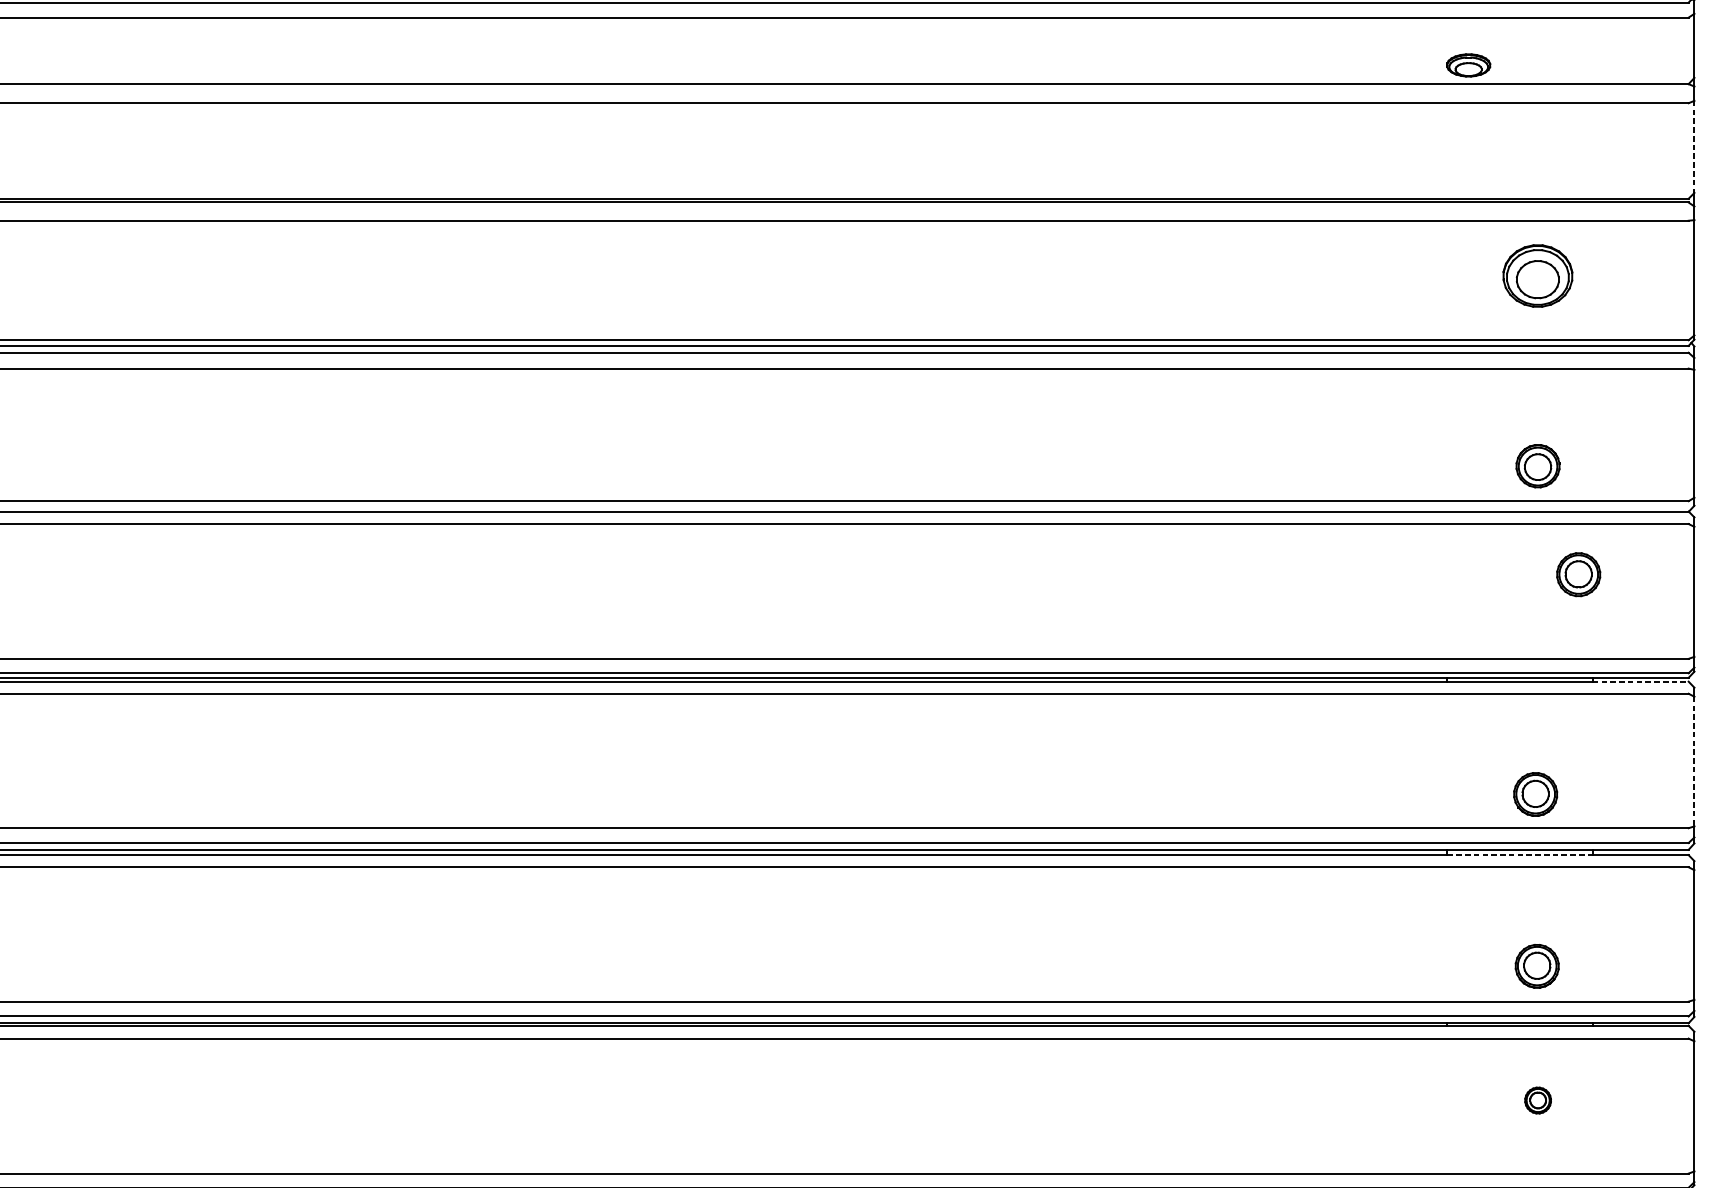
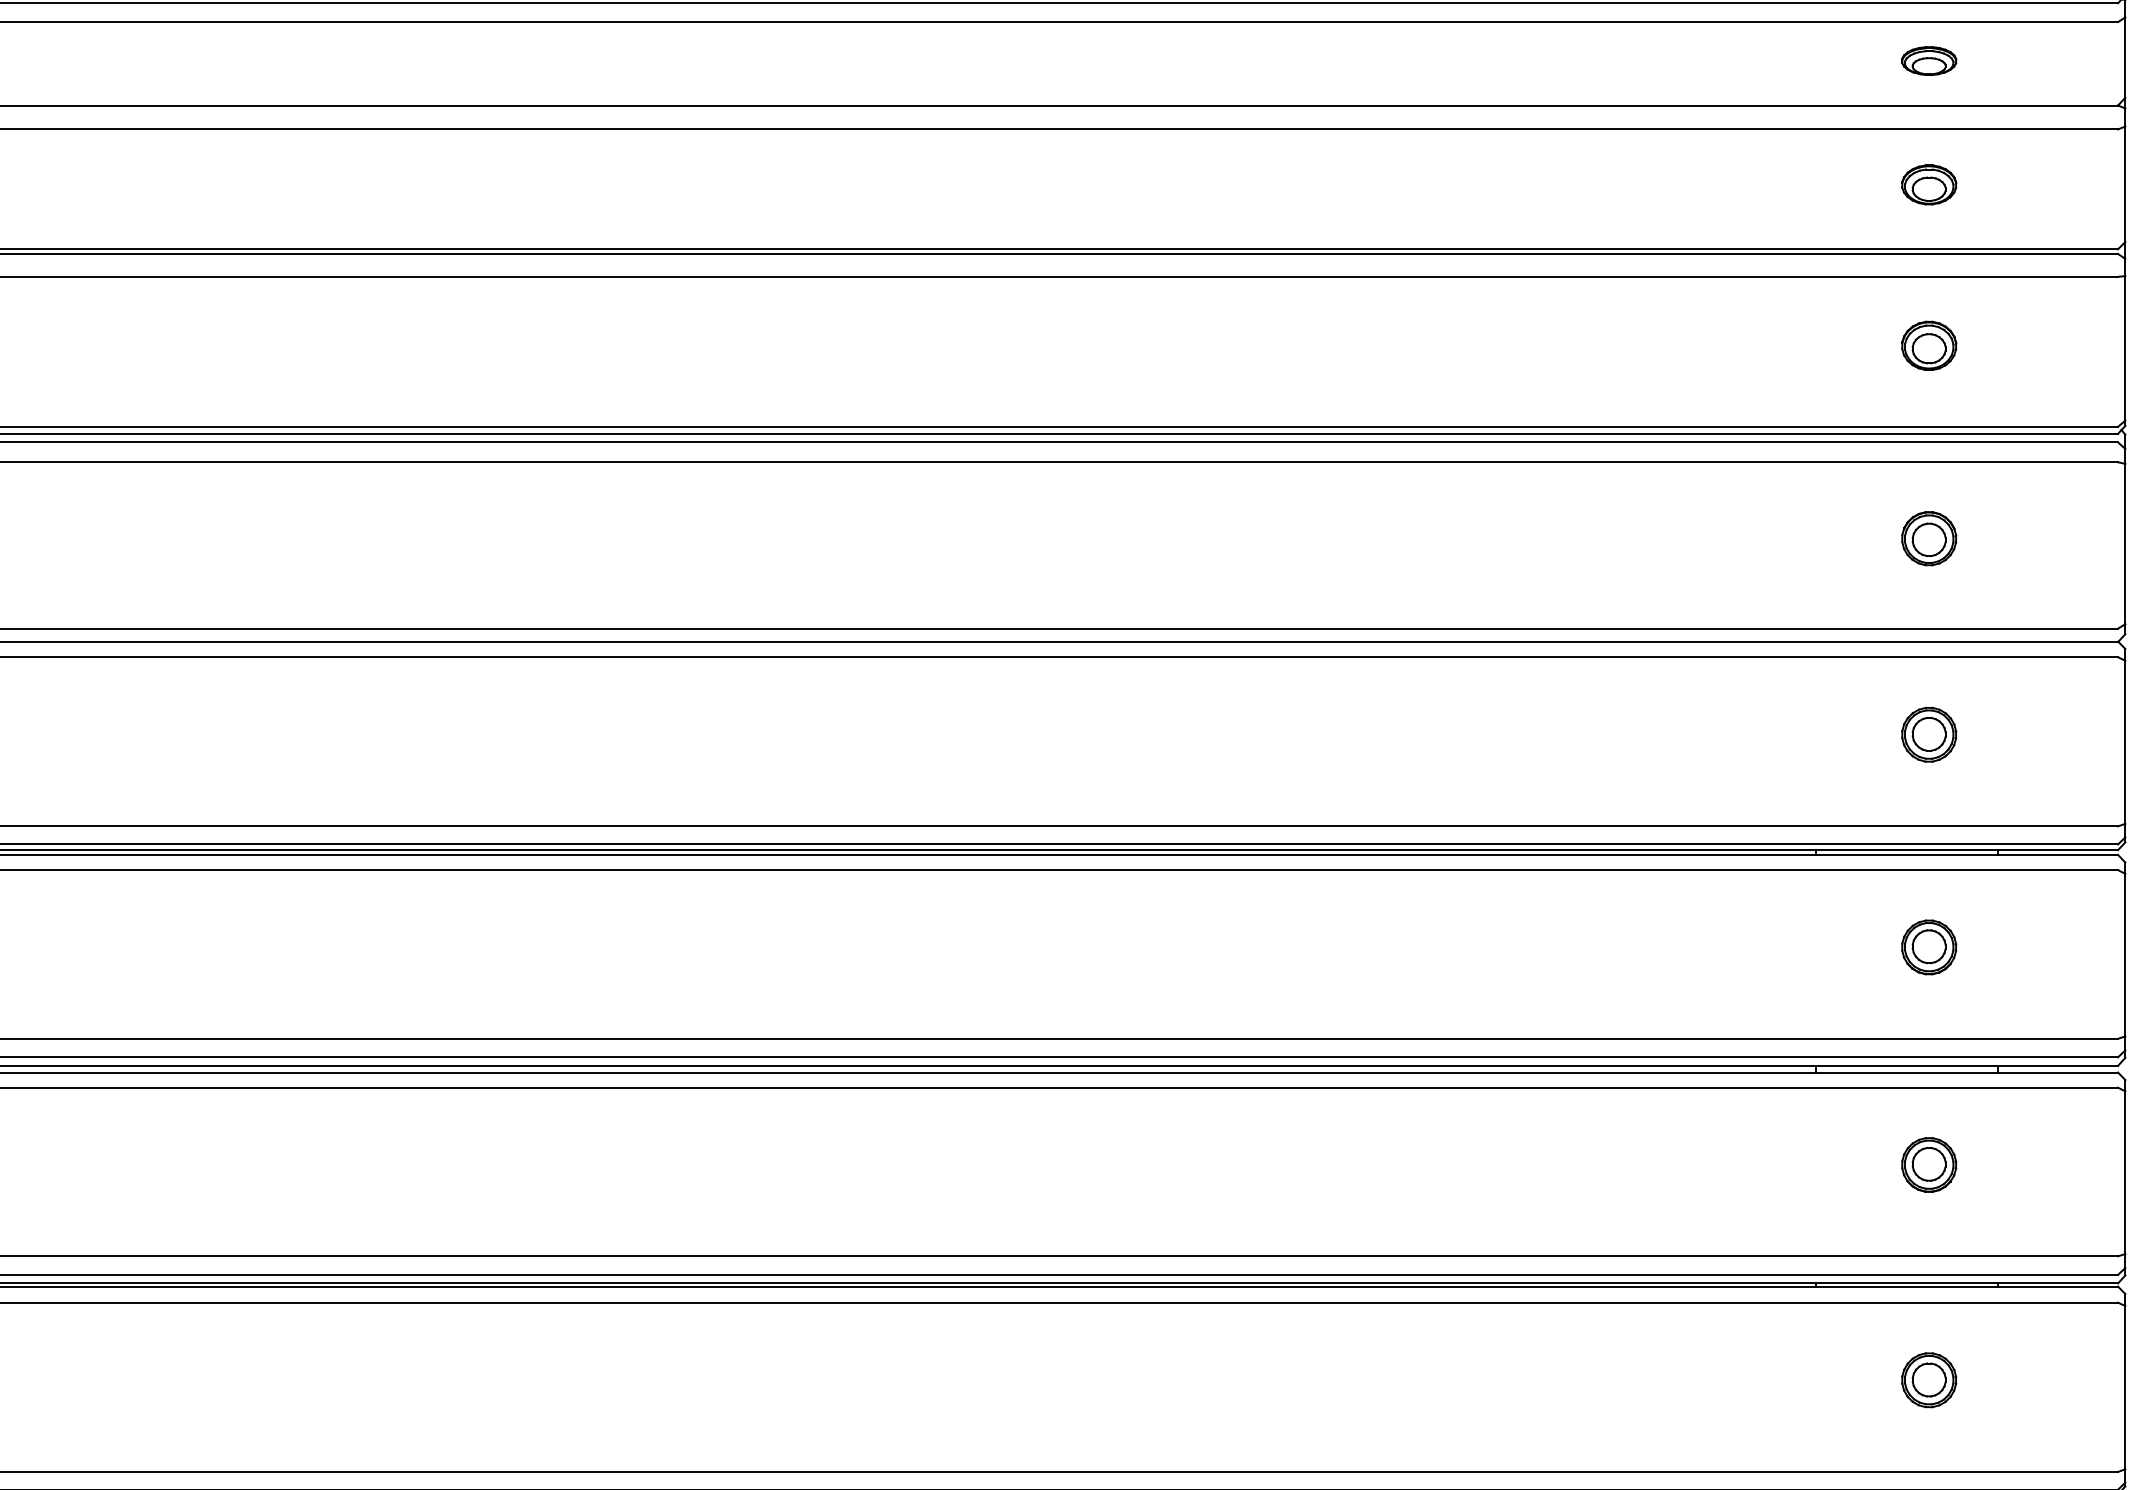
part: (1468, 64) -> (1929, 60), moved
part: (1538, 147) -> (1929, 184), added
line: (1694, 147) -> (2125, 184), dashed -> solid
part: (1538, 275) -> (1929, 345), size x0.62
part: (1538, 466) -> (1929, 538), moved
part: (1578, 574) -> (1929, 734), moved
line: (1641, 681) -> (2058, 854), dashed -> solid
line: (1694, 761) -> (2125, 955), dashed -> solid
part: (1535, 794) -> (1929, 947), moved
line: (1520, 855) -> (1907, 1072), dashed -> solid
part: (1537, 965) -> (1929, 1164), moved
part: (1538, 1100) -> (1929, 1380), size x1.67

